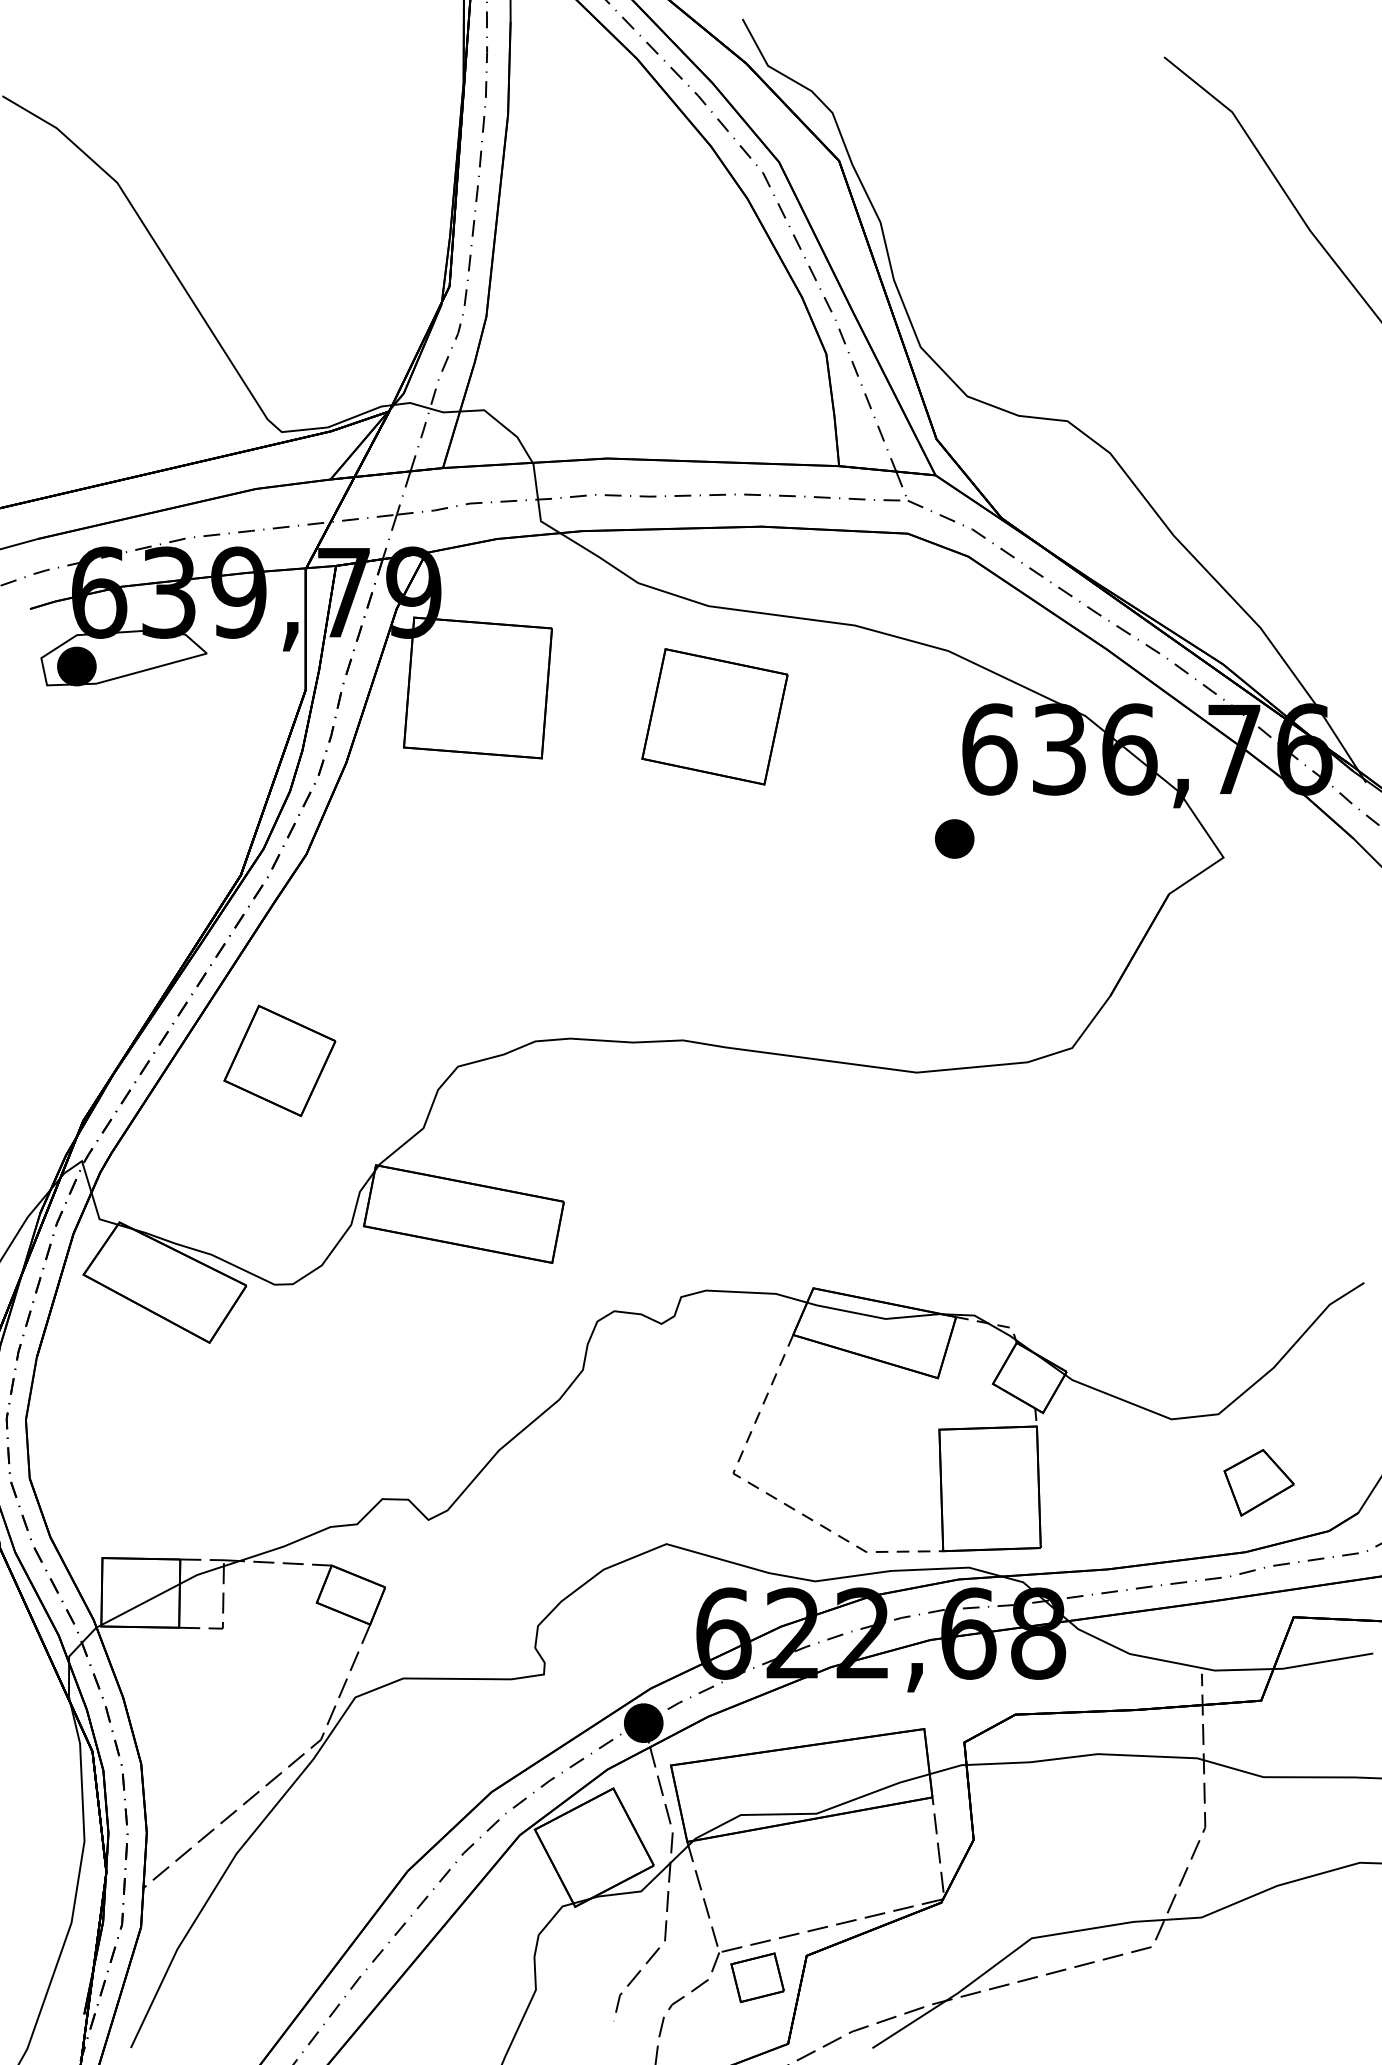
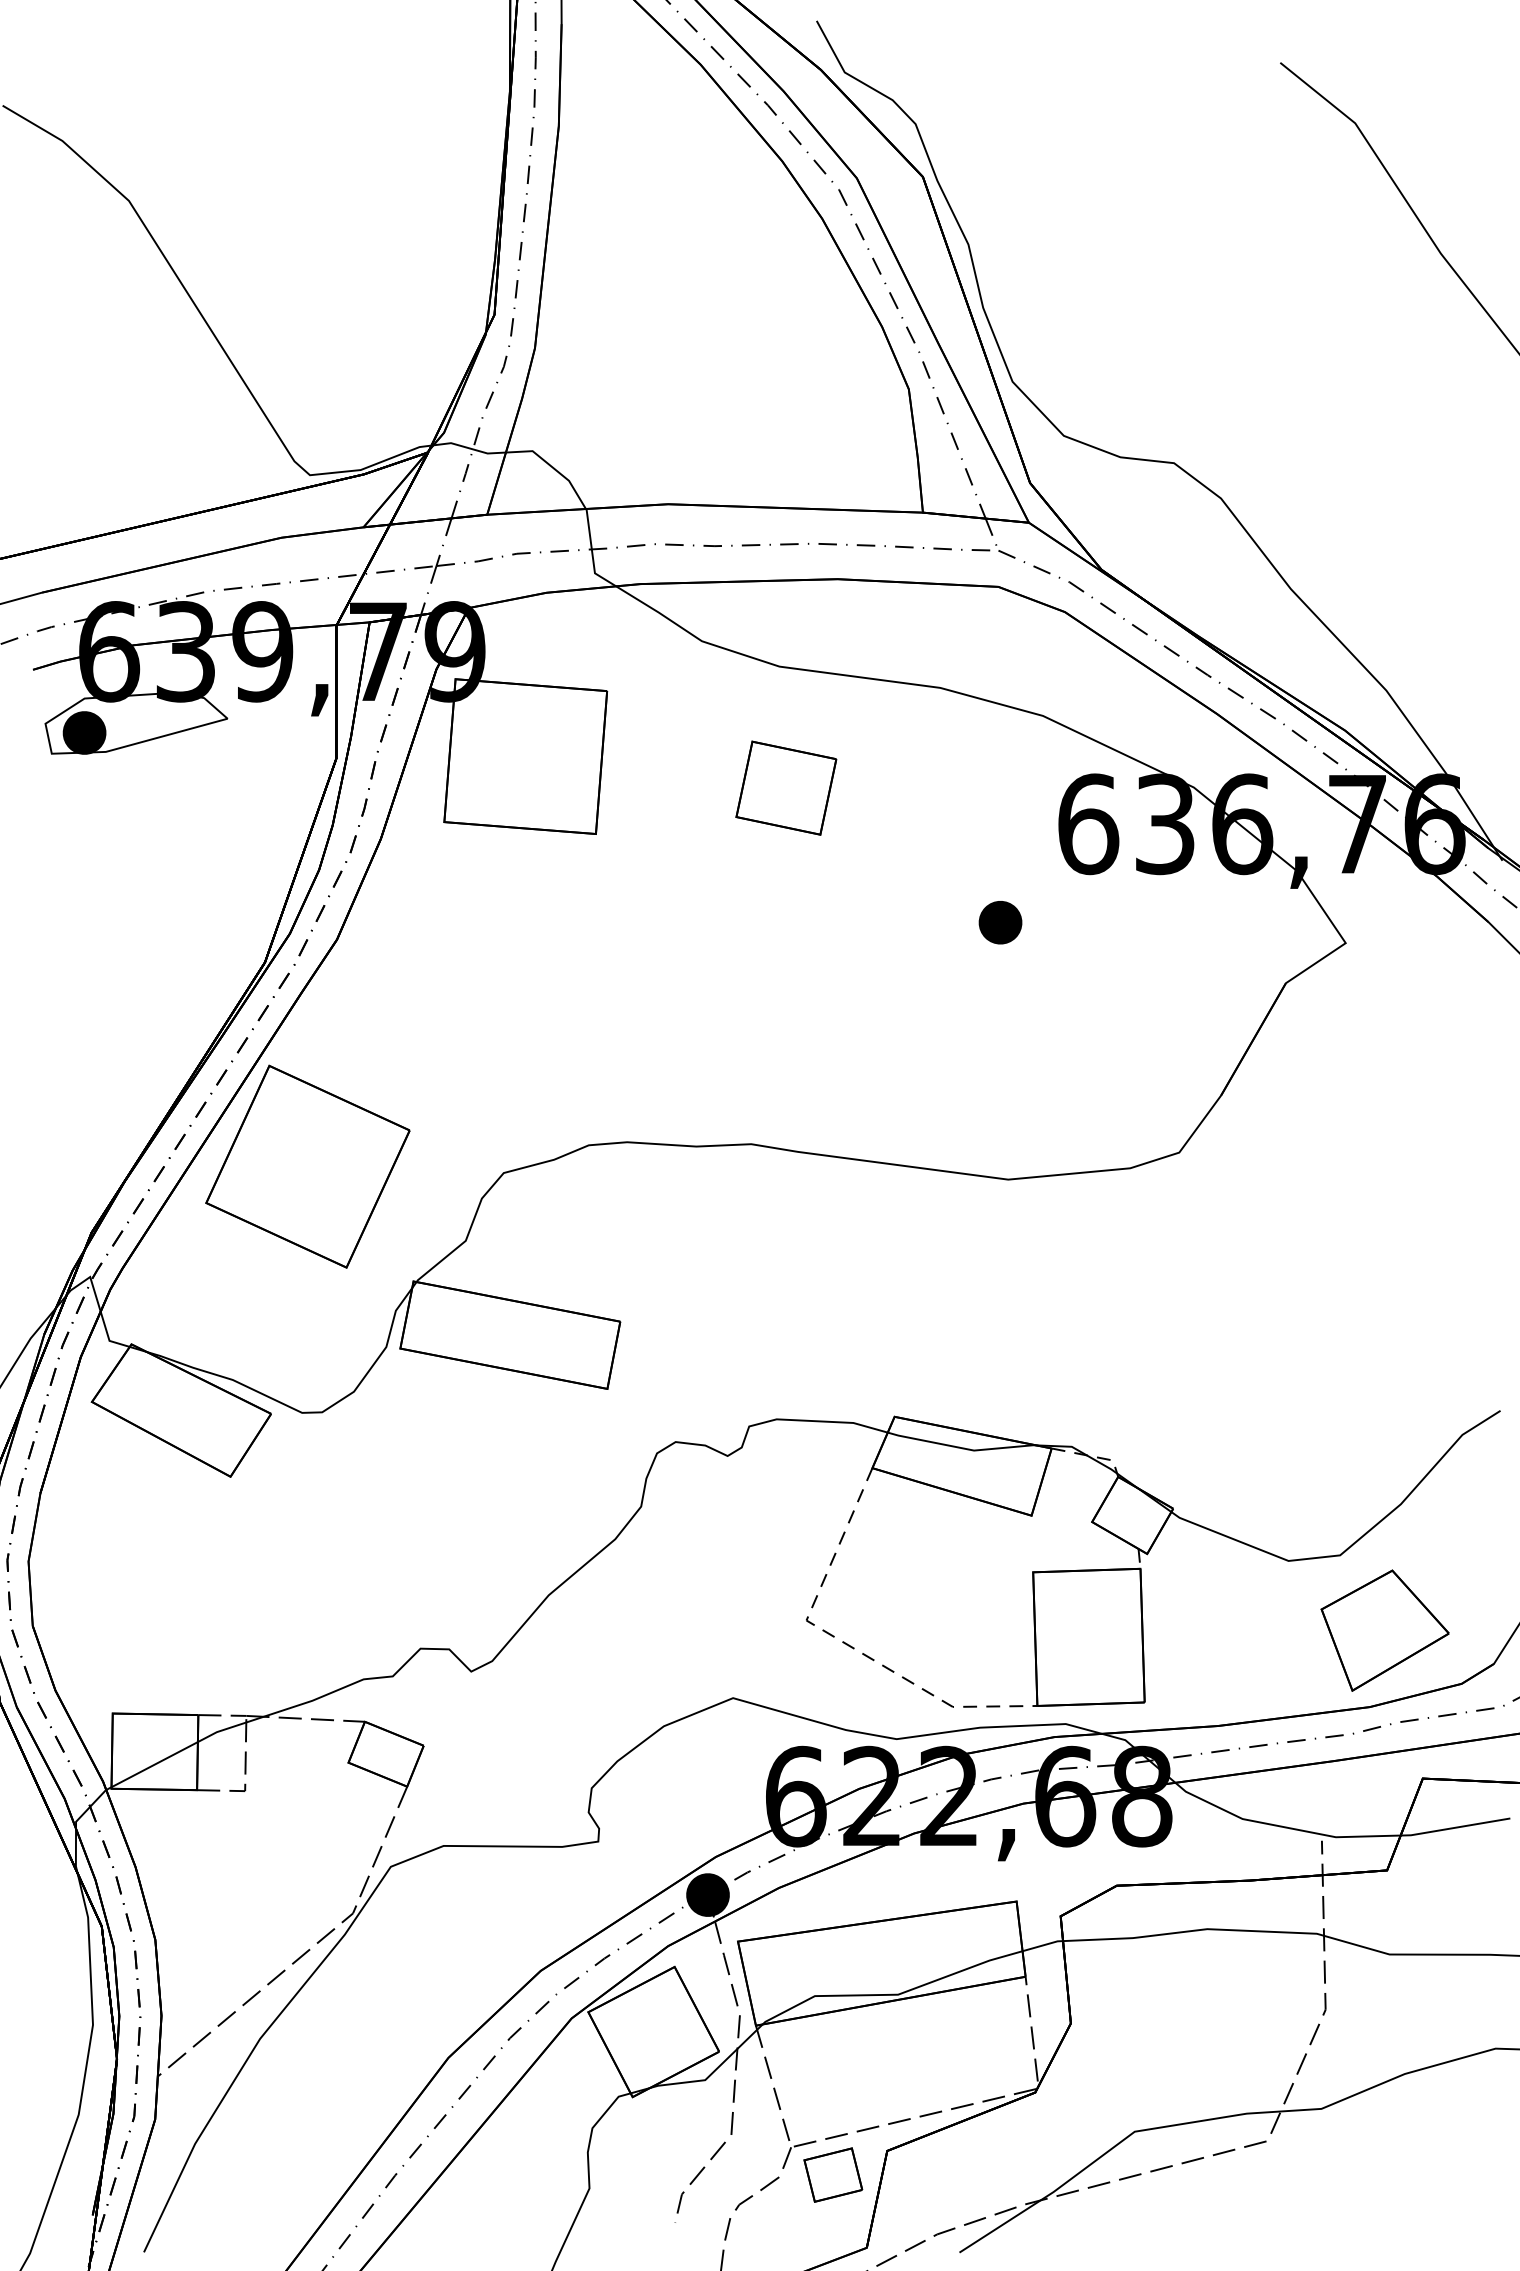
part: (714, 716) -> (785, 787), size x0.62
part: (954, 838) -> (1000, 922), moved
part: (279, 1060) -> (307, 1166), size x1.67
part: (1258, 1482) -> (1384, 1630), size x1.67

